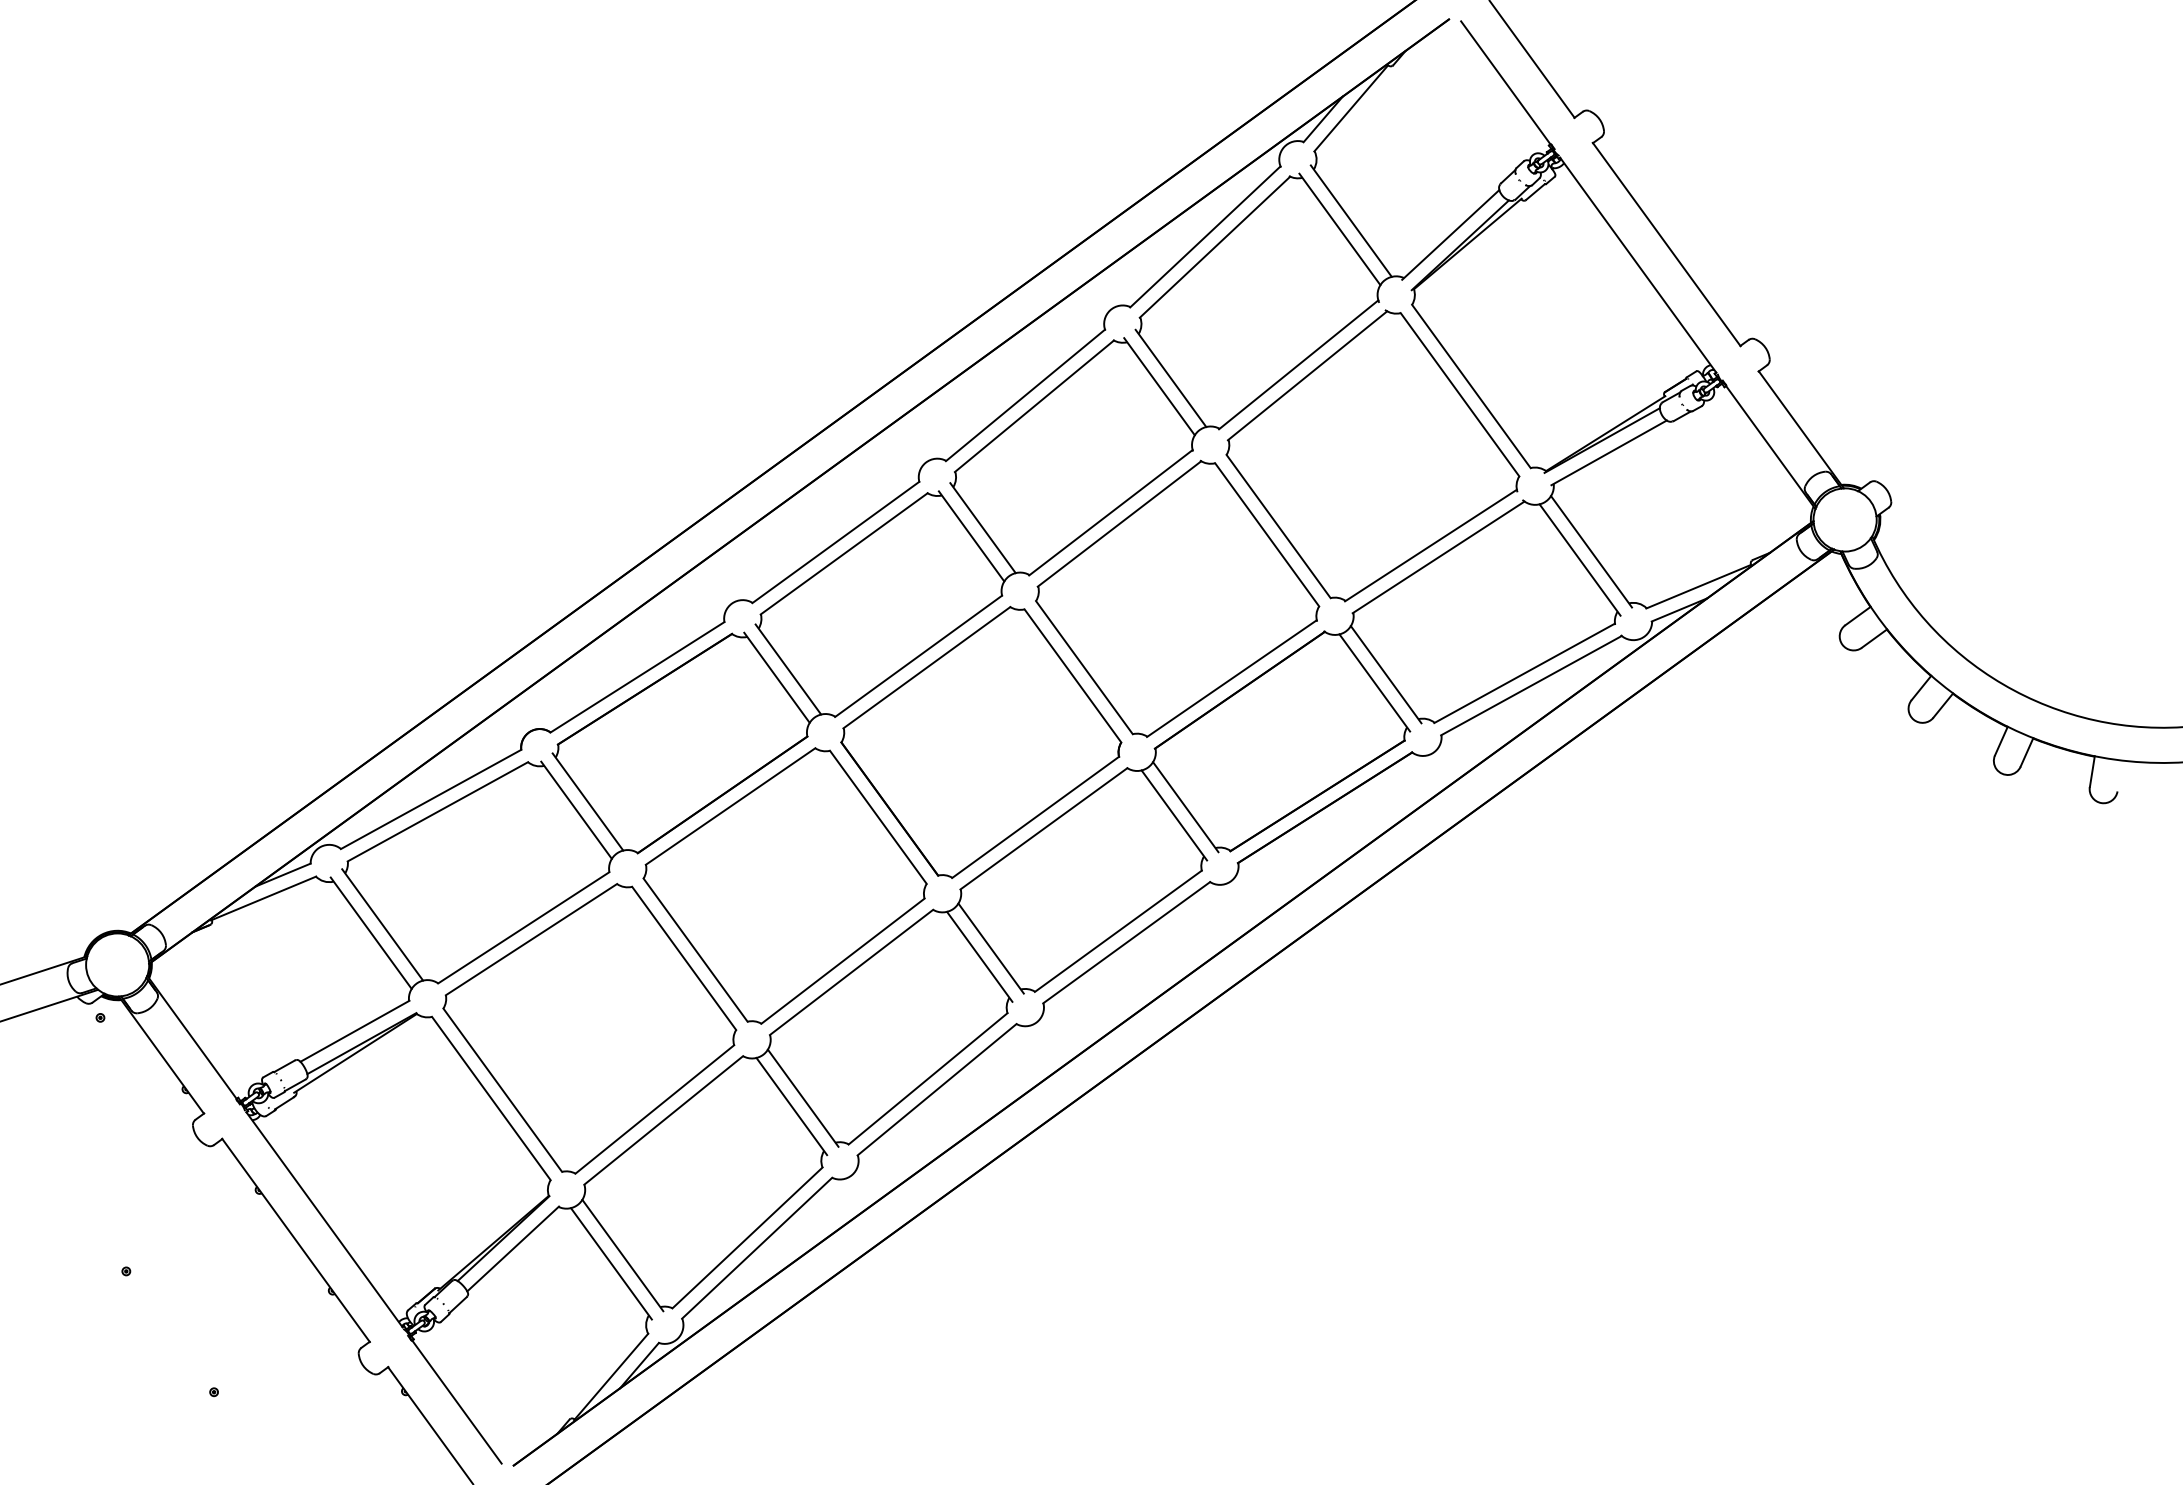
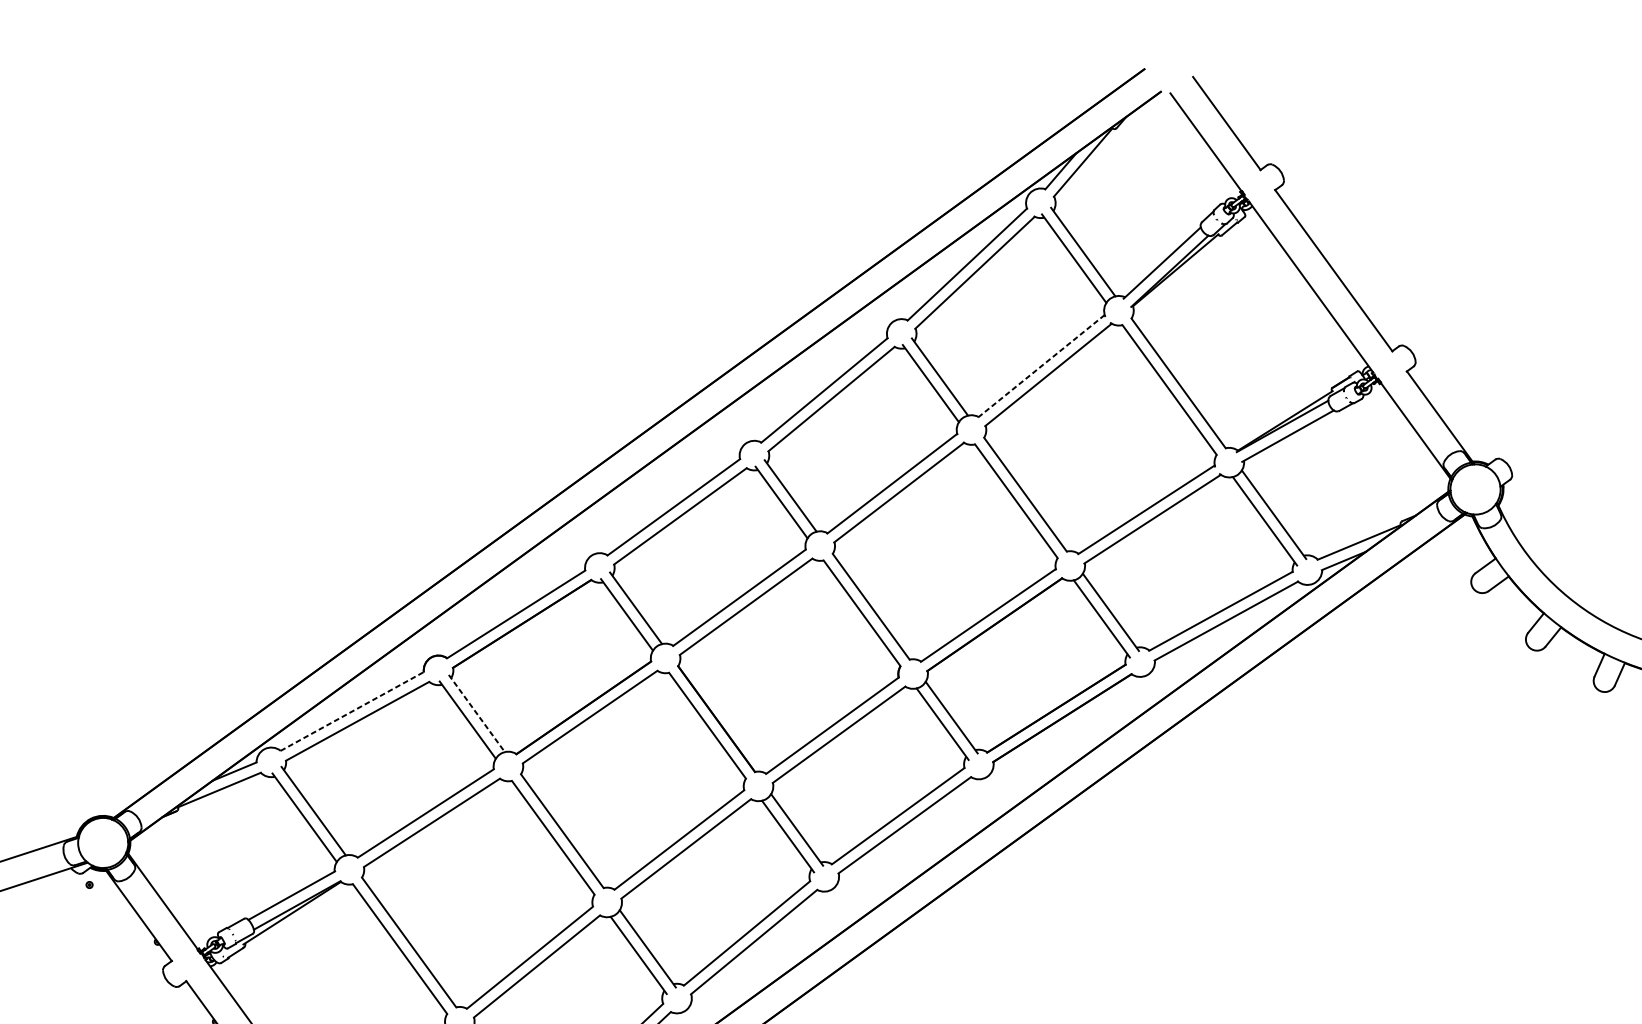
line: (1299, 364) -> (1042, 365), solid -> dashed
line: (431, 799) -> (352, 711), solid -> dashed
line: (588, 802) -> (477, 713), solid -> dashed

